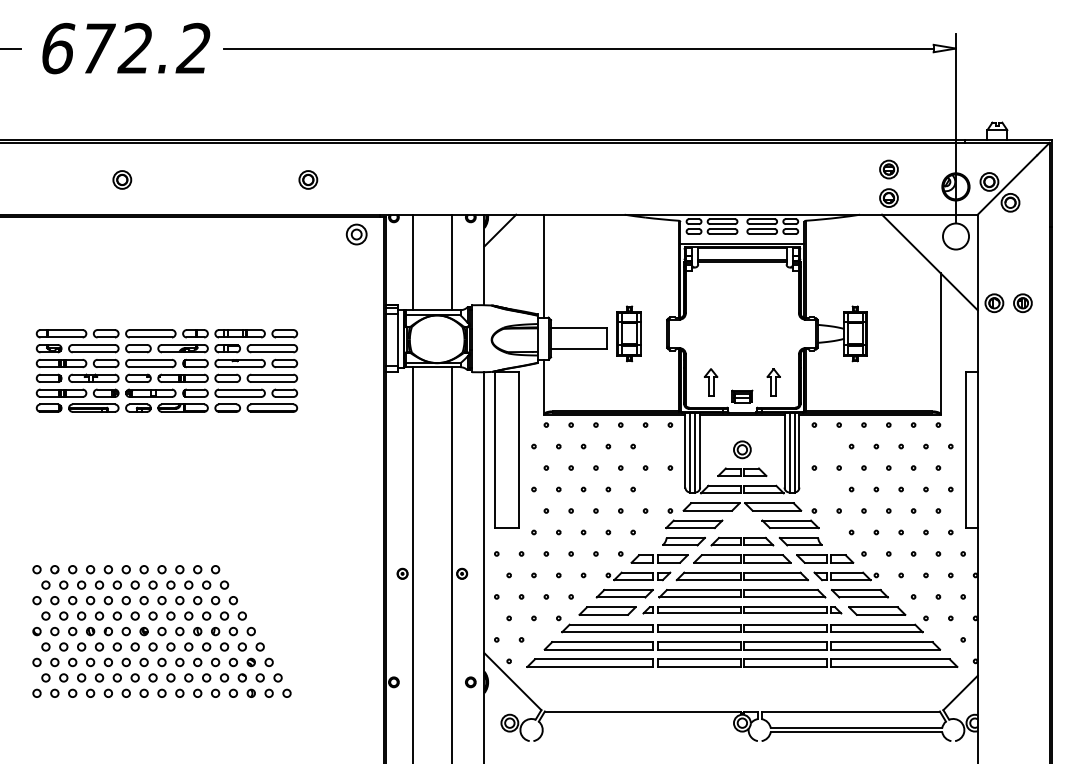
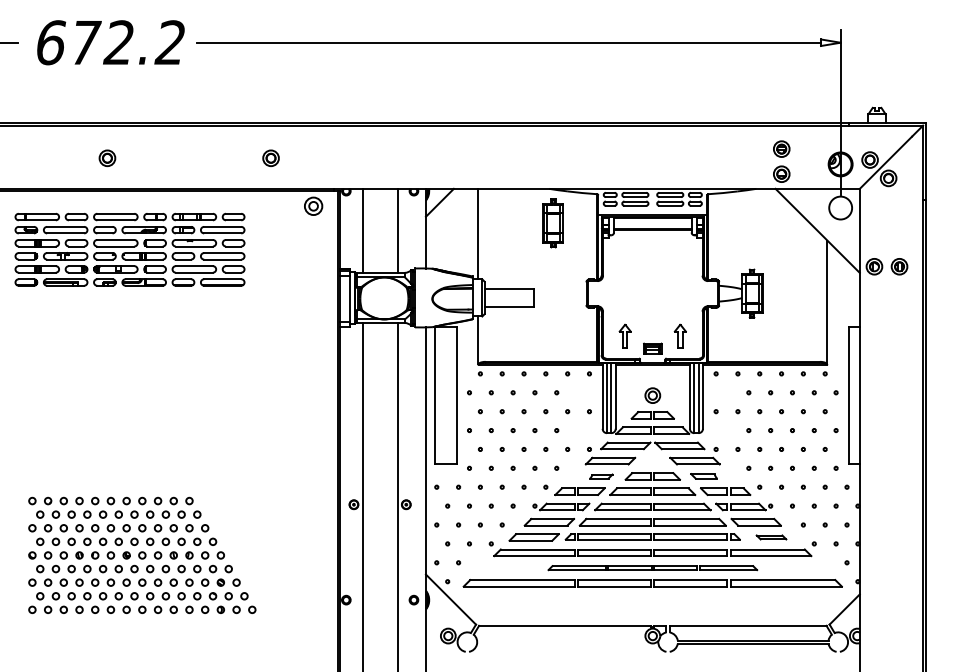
part: (628, 333) -> (552, 222), moved
part: (166, 370) -> (129, 249), moved
part: (683, 541) -> (601, 476), size x0.6
part: (800, 541) -> (703, 476), size x0.7
part: (877, 610) -> (771, 536), size x0.6
part: (742, 645) -> (652, 567), size x0.6

